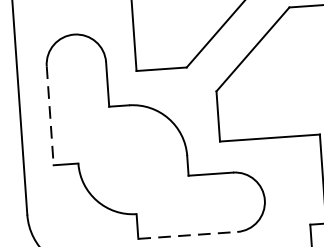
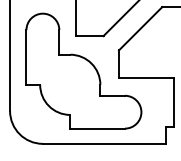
line: (50, 115) -> (26, 57), dashed -> solid
line: (189, 235) -> (98, 128), dashed -> solid

